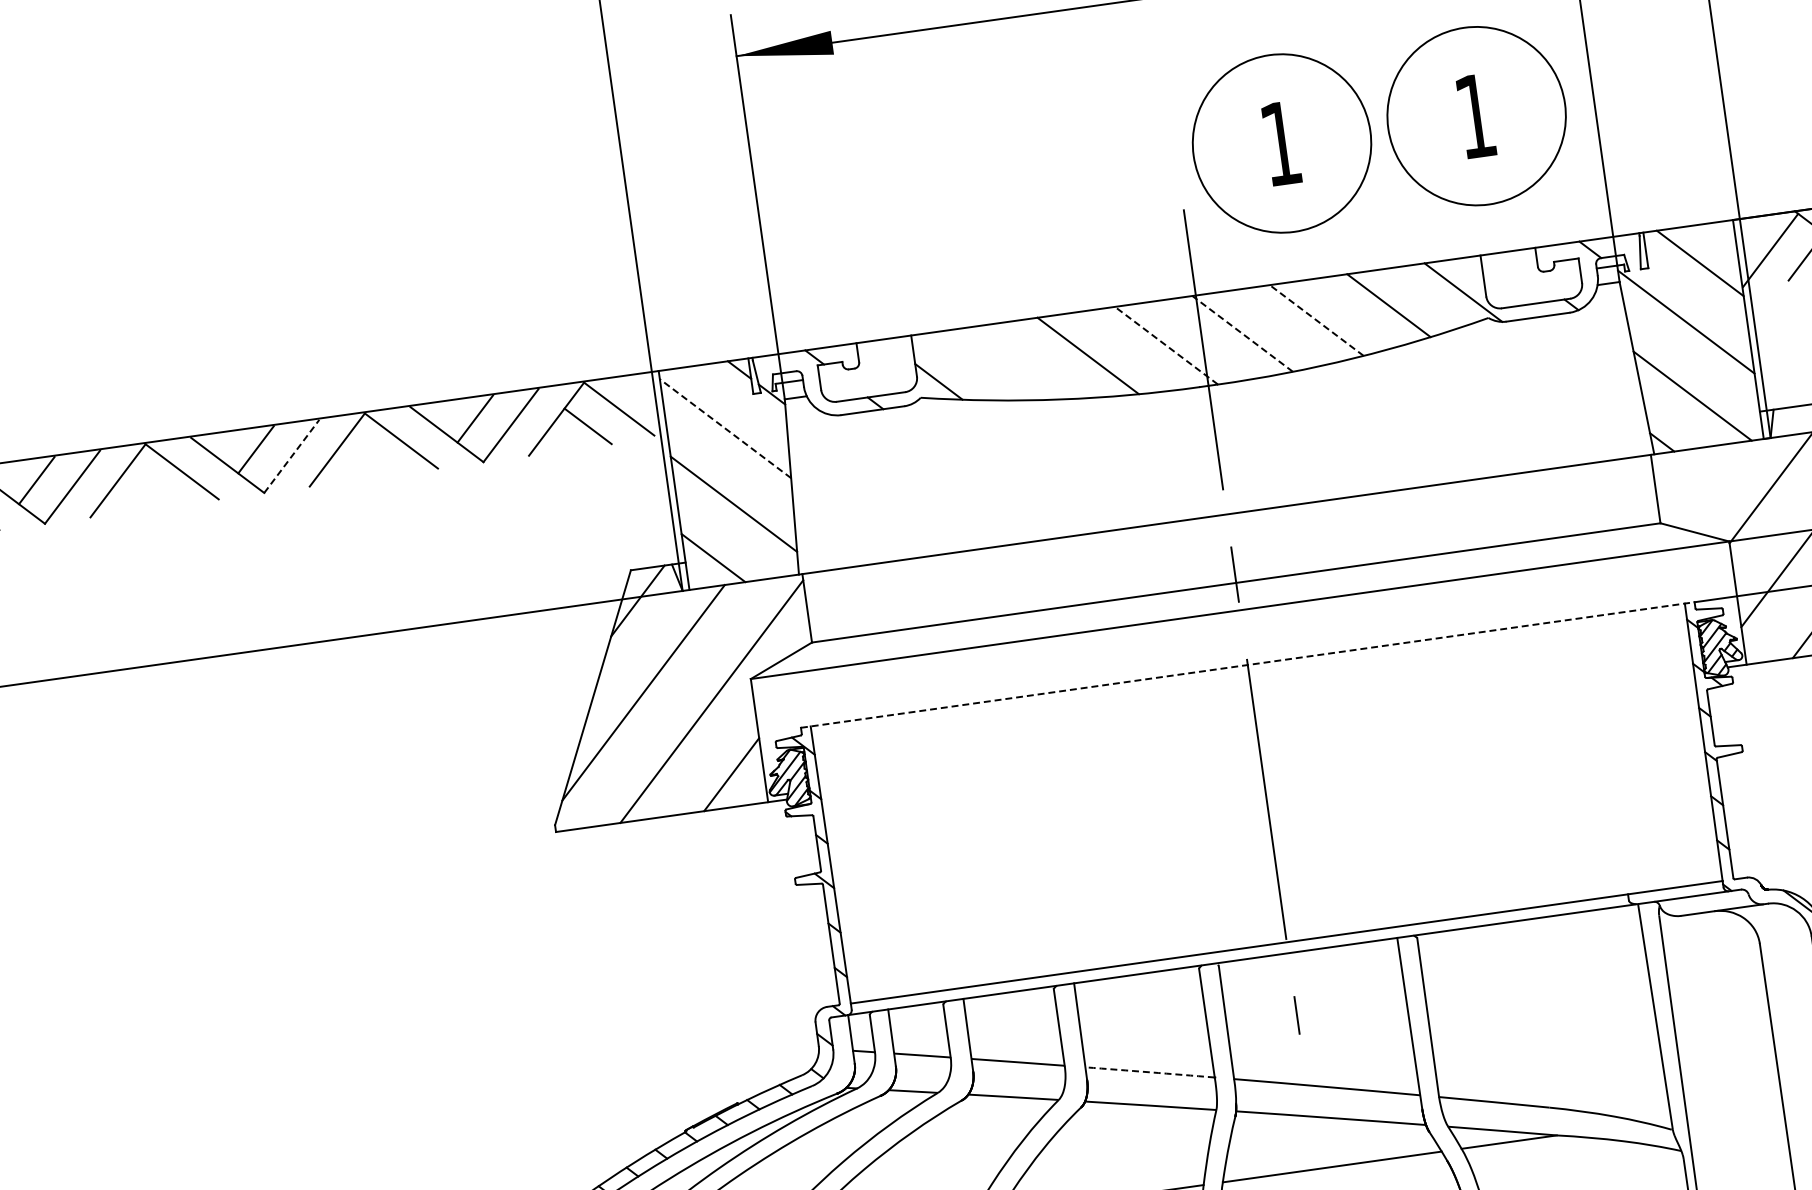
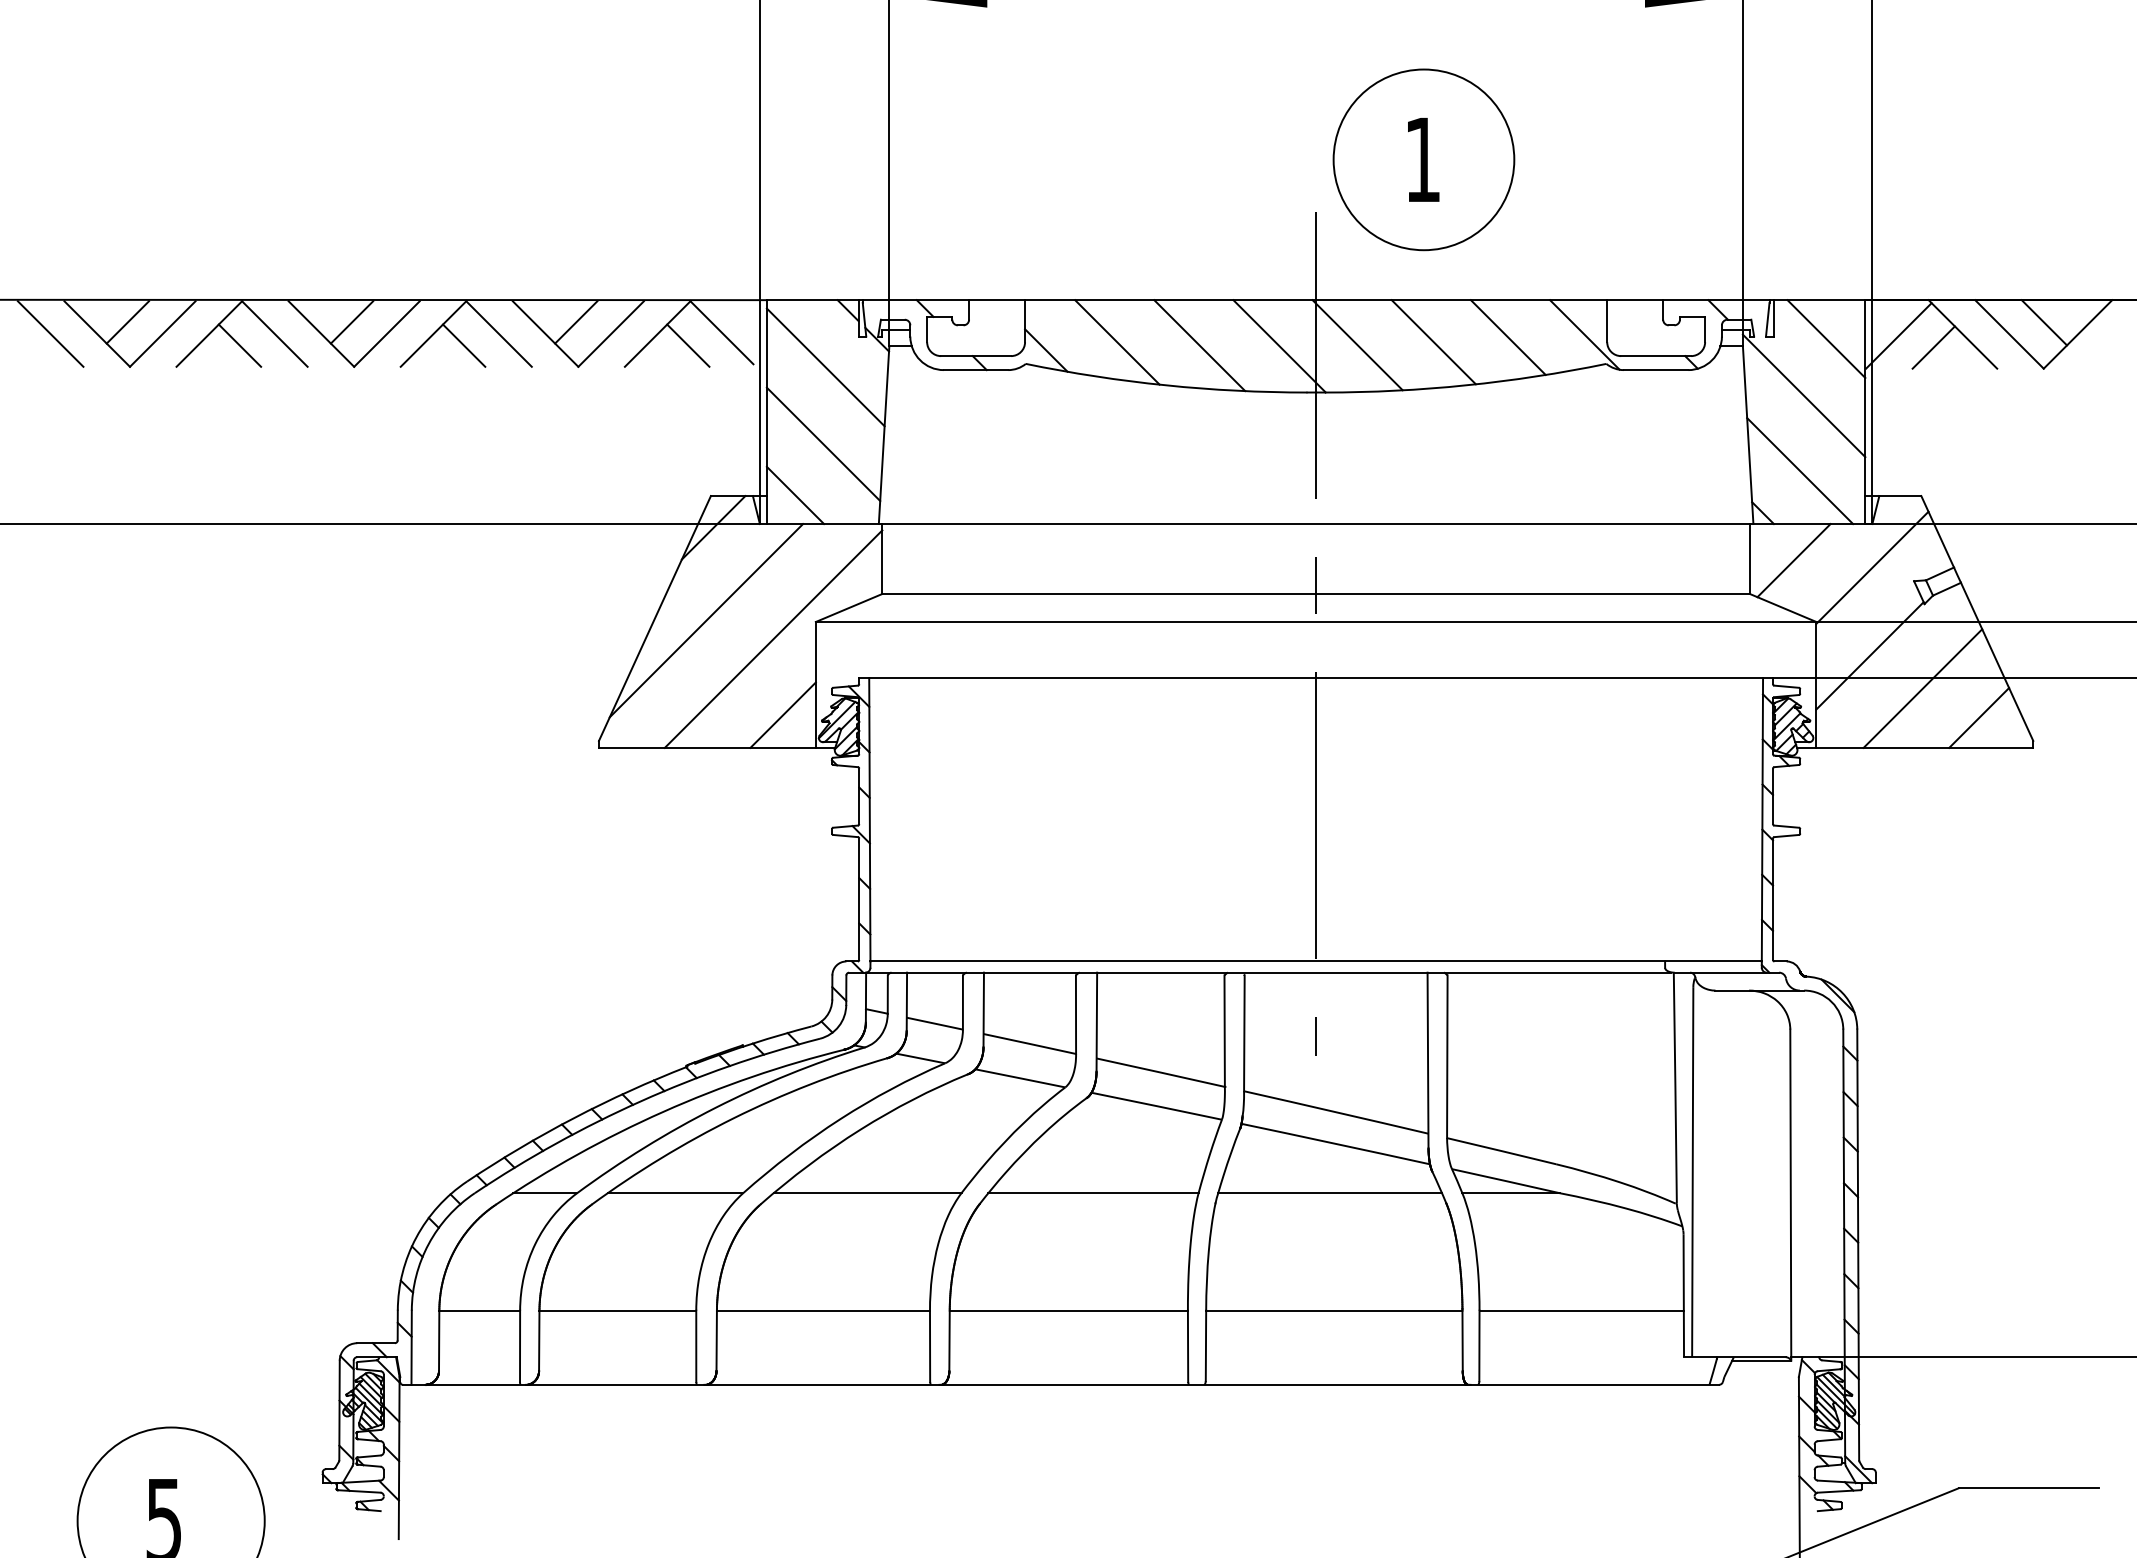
part: (1476, 115) -> (1622, 159), removed
line: (1316, 320) -> (1433, 342), dashed -> solid
line: (1242, 334) -> (1357, 345), dashed -> solid
line: (1166, 344) -> (1279, 345), dashed -> solid
line: (1007, 364) -> (1117, 342), added
line: (725, 428) -> (825, 367), dashed -> solid
line: (292, 455) -> (387, 333), dashed -> solid
line: (369, 456) -> (464, 345), added
line: (1698, 484) -> (1793, 560), added
line: (149, 487) -> (239, 345), added
line: (1248, 664) -> (1316, 677), dashed -> solid
arc: (1149, 1072) -> (1160, 1072), dashed -> solid

